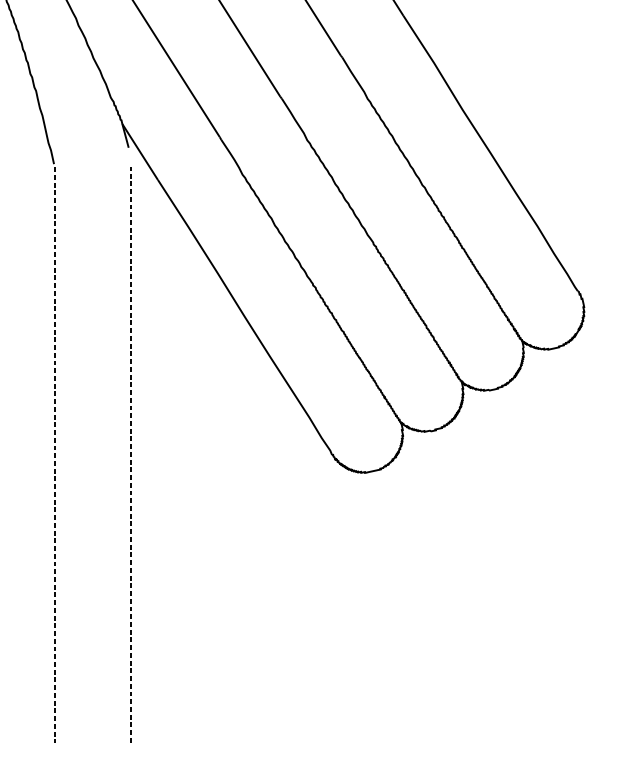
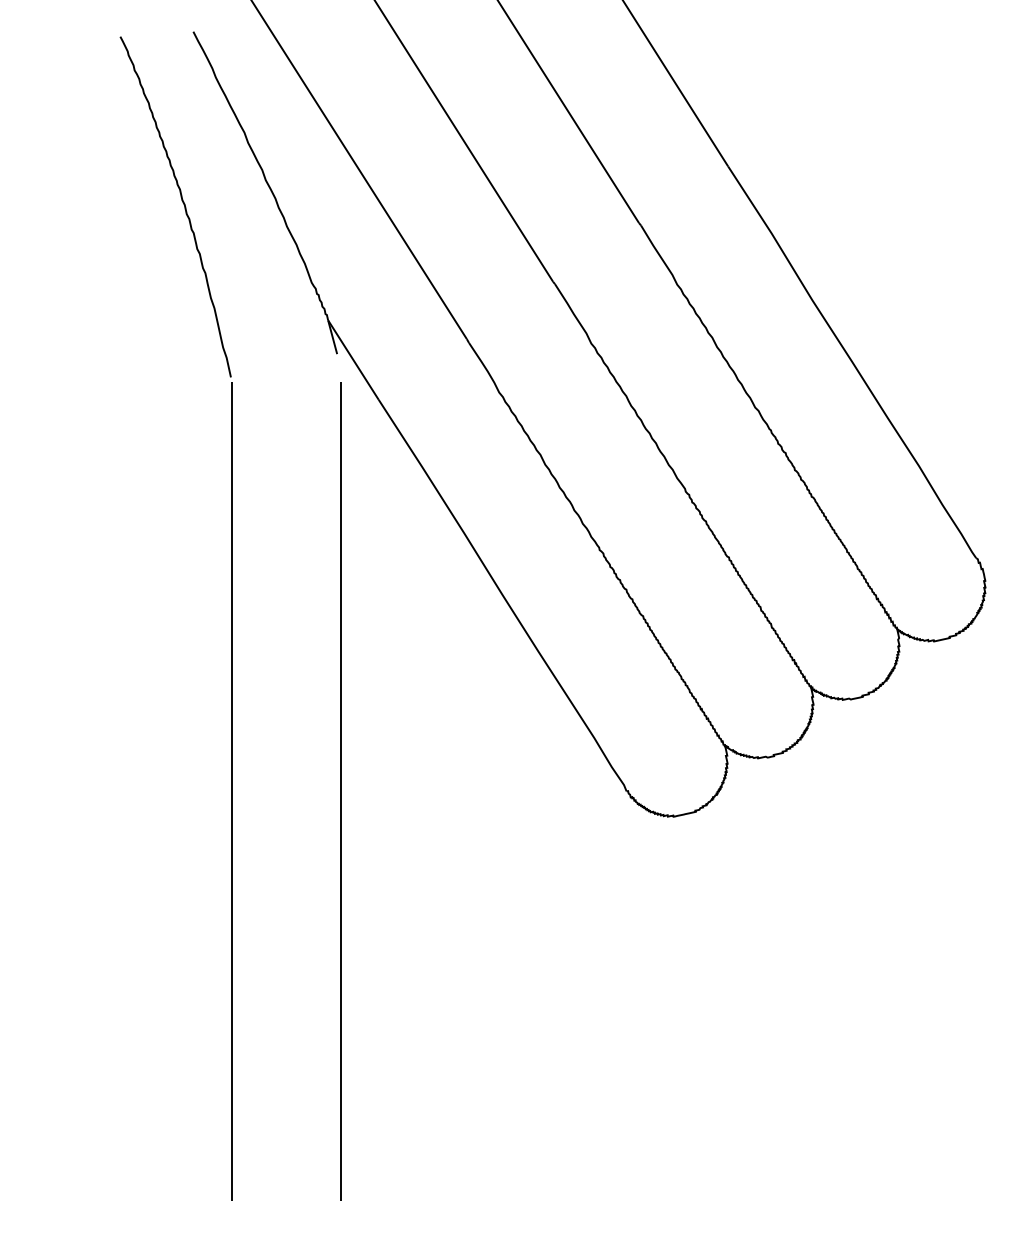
line: (55, 455) -> (232, 791), dashed -> solid
line: (131, 455) -> (340, 791), dashed -> solid

